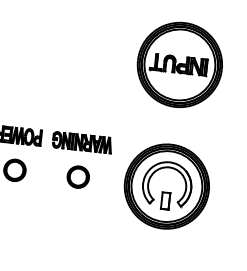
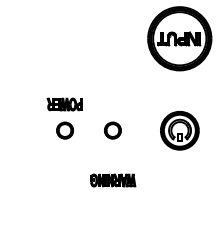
part: (82, 142) -> (113, 180), moved
part: (166, 186) -> (179, 130), size x0.6

